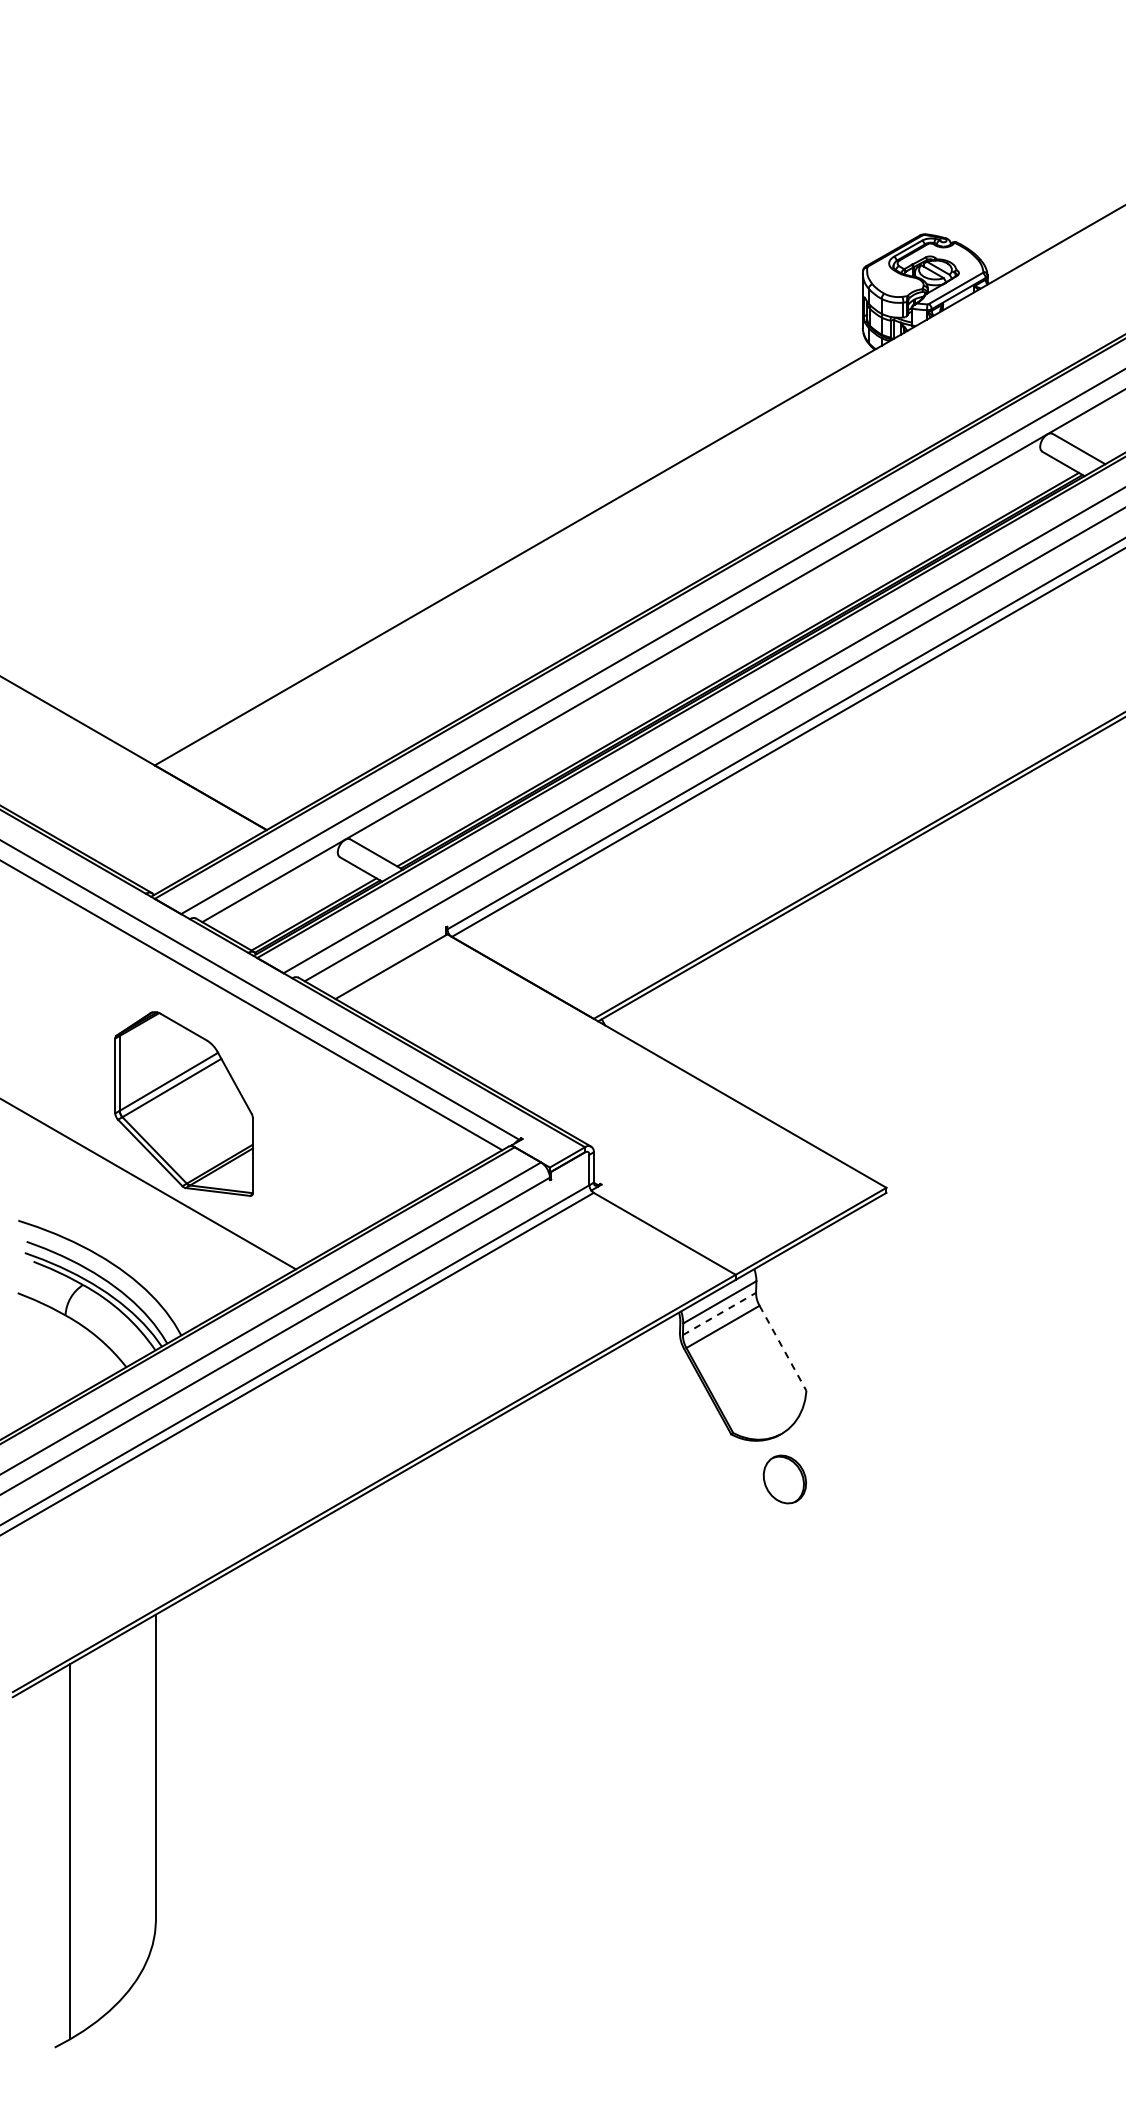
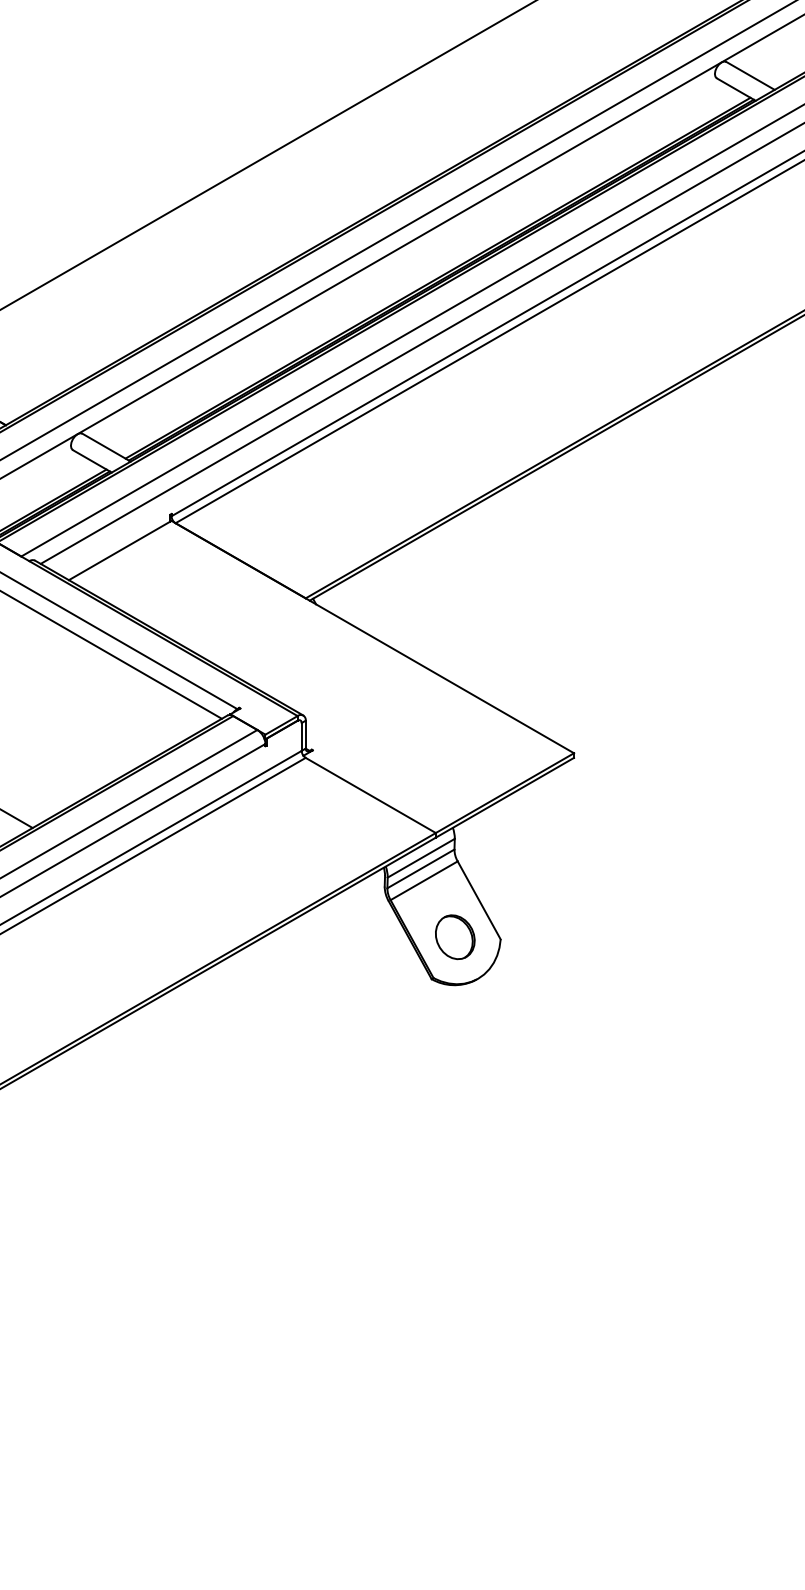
line: (719, 1313) -> (420, 868), dashed -> solid
line: (783, 1348) -> (479, 900), dashed -> solid
part: (784, 1479) -> (454, 937), moved

